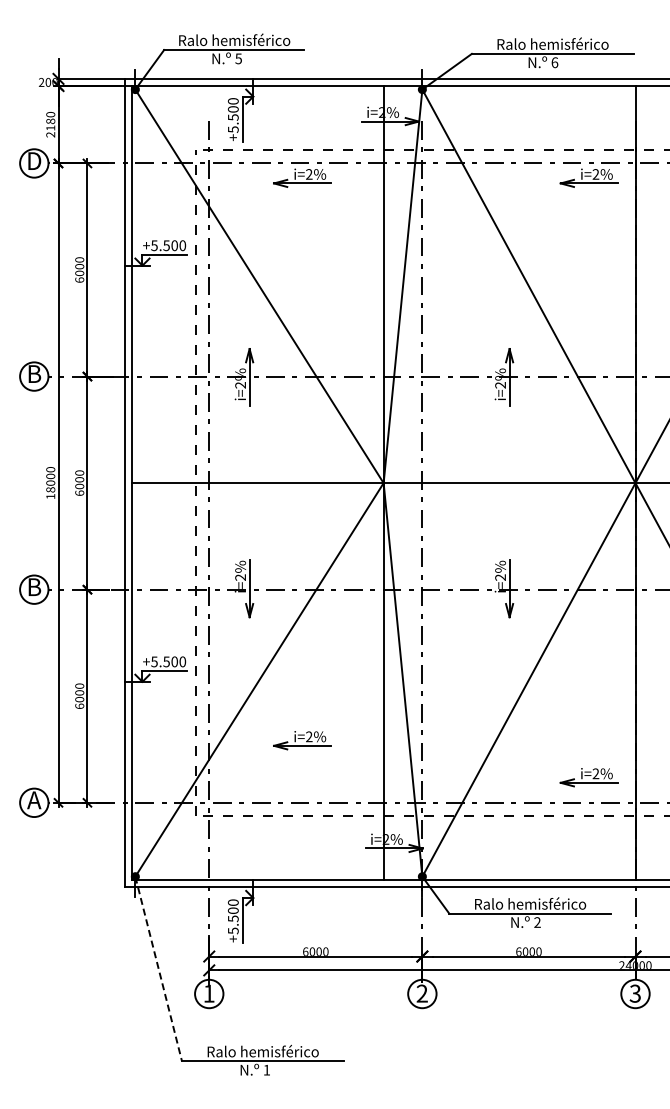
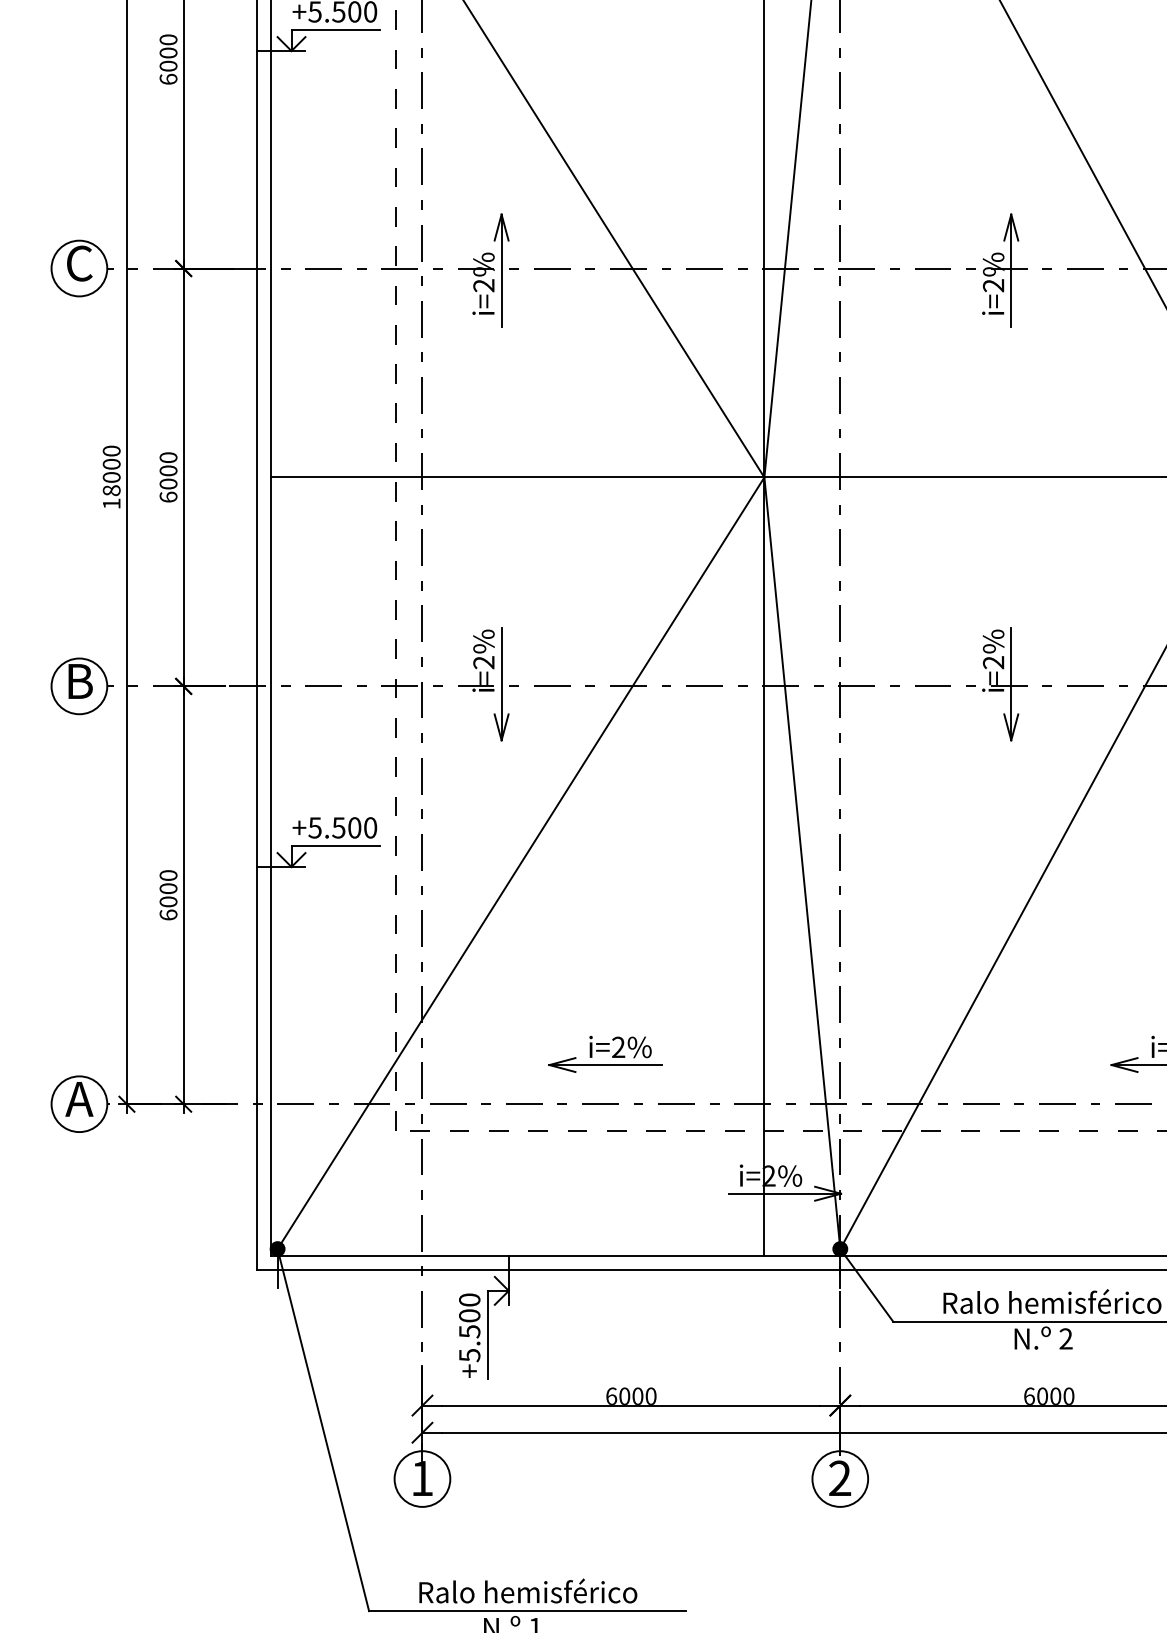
text: (34, 374) -> (79, 264), B -> C
part: (302, 740) -> (605, 1054), moved
line: (158, 969) -> (322, 1431), dashed -> solid

